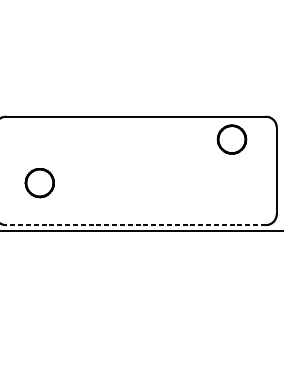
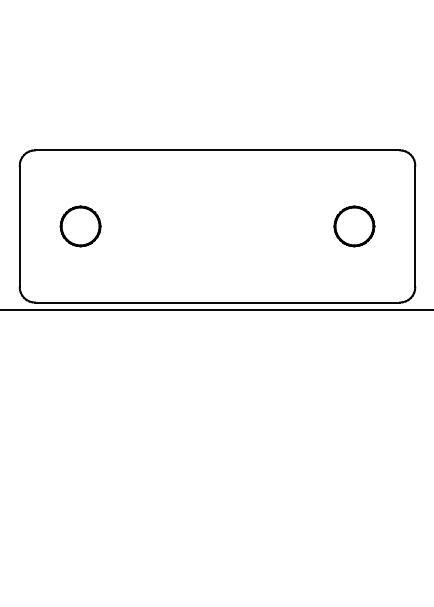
part: (232, 139) -> (354, 226), moved
part: (39, 183) -> (80, 226), moved
line: (135, 225) -> (217, 302), dashed -> solid

